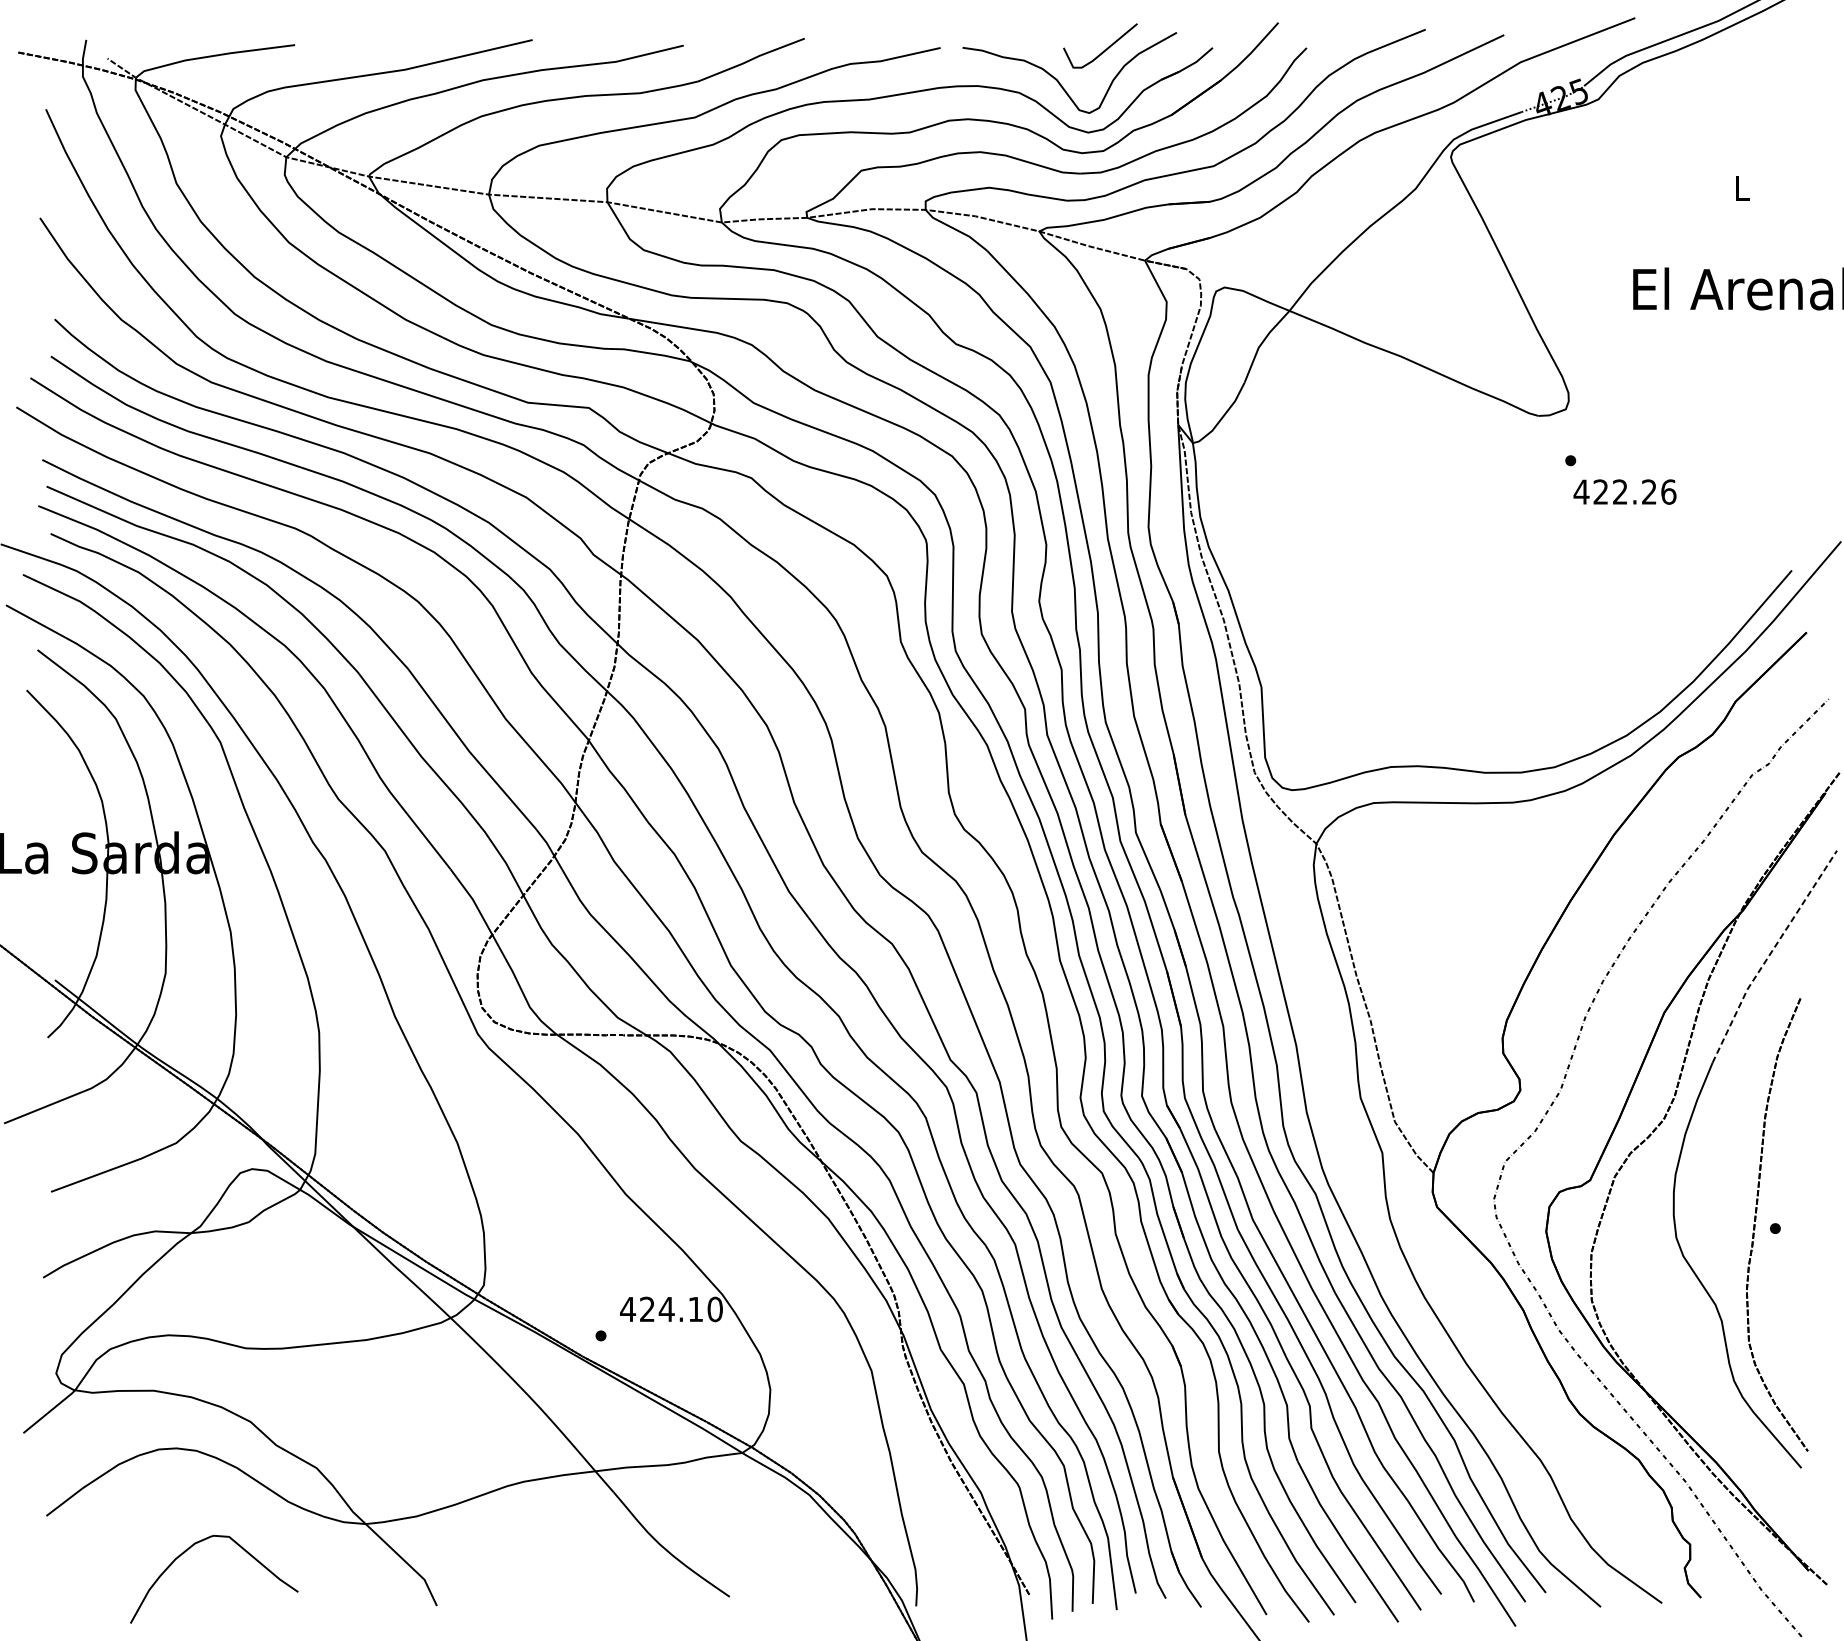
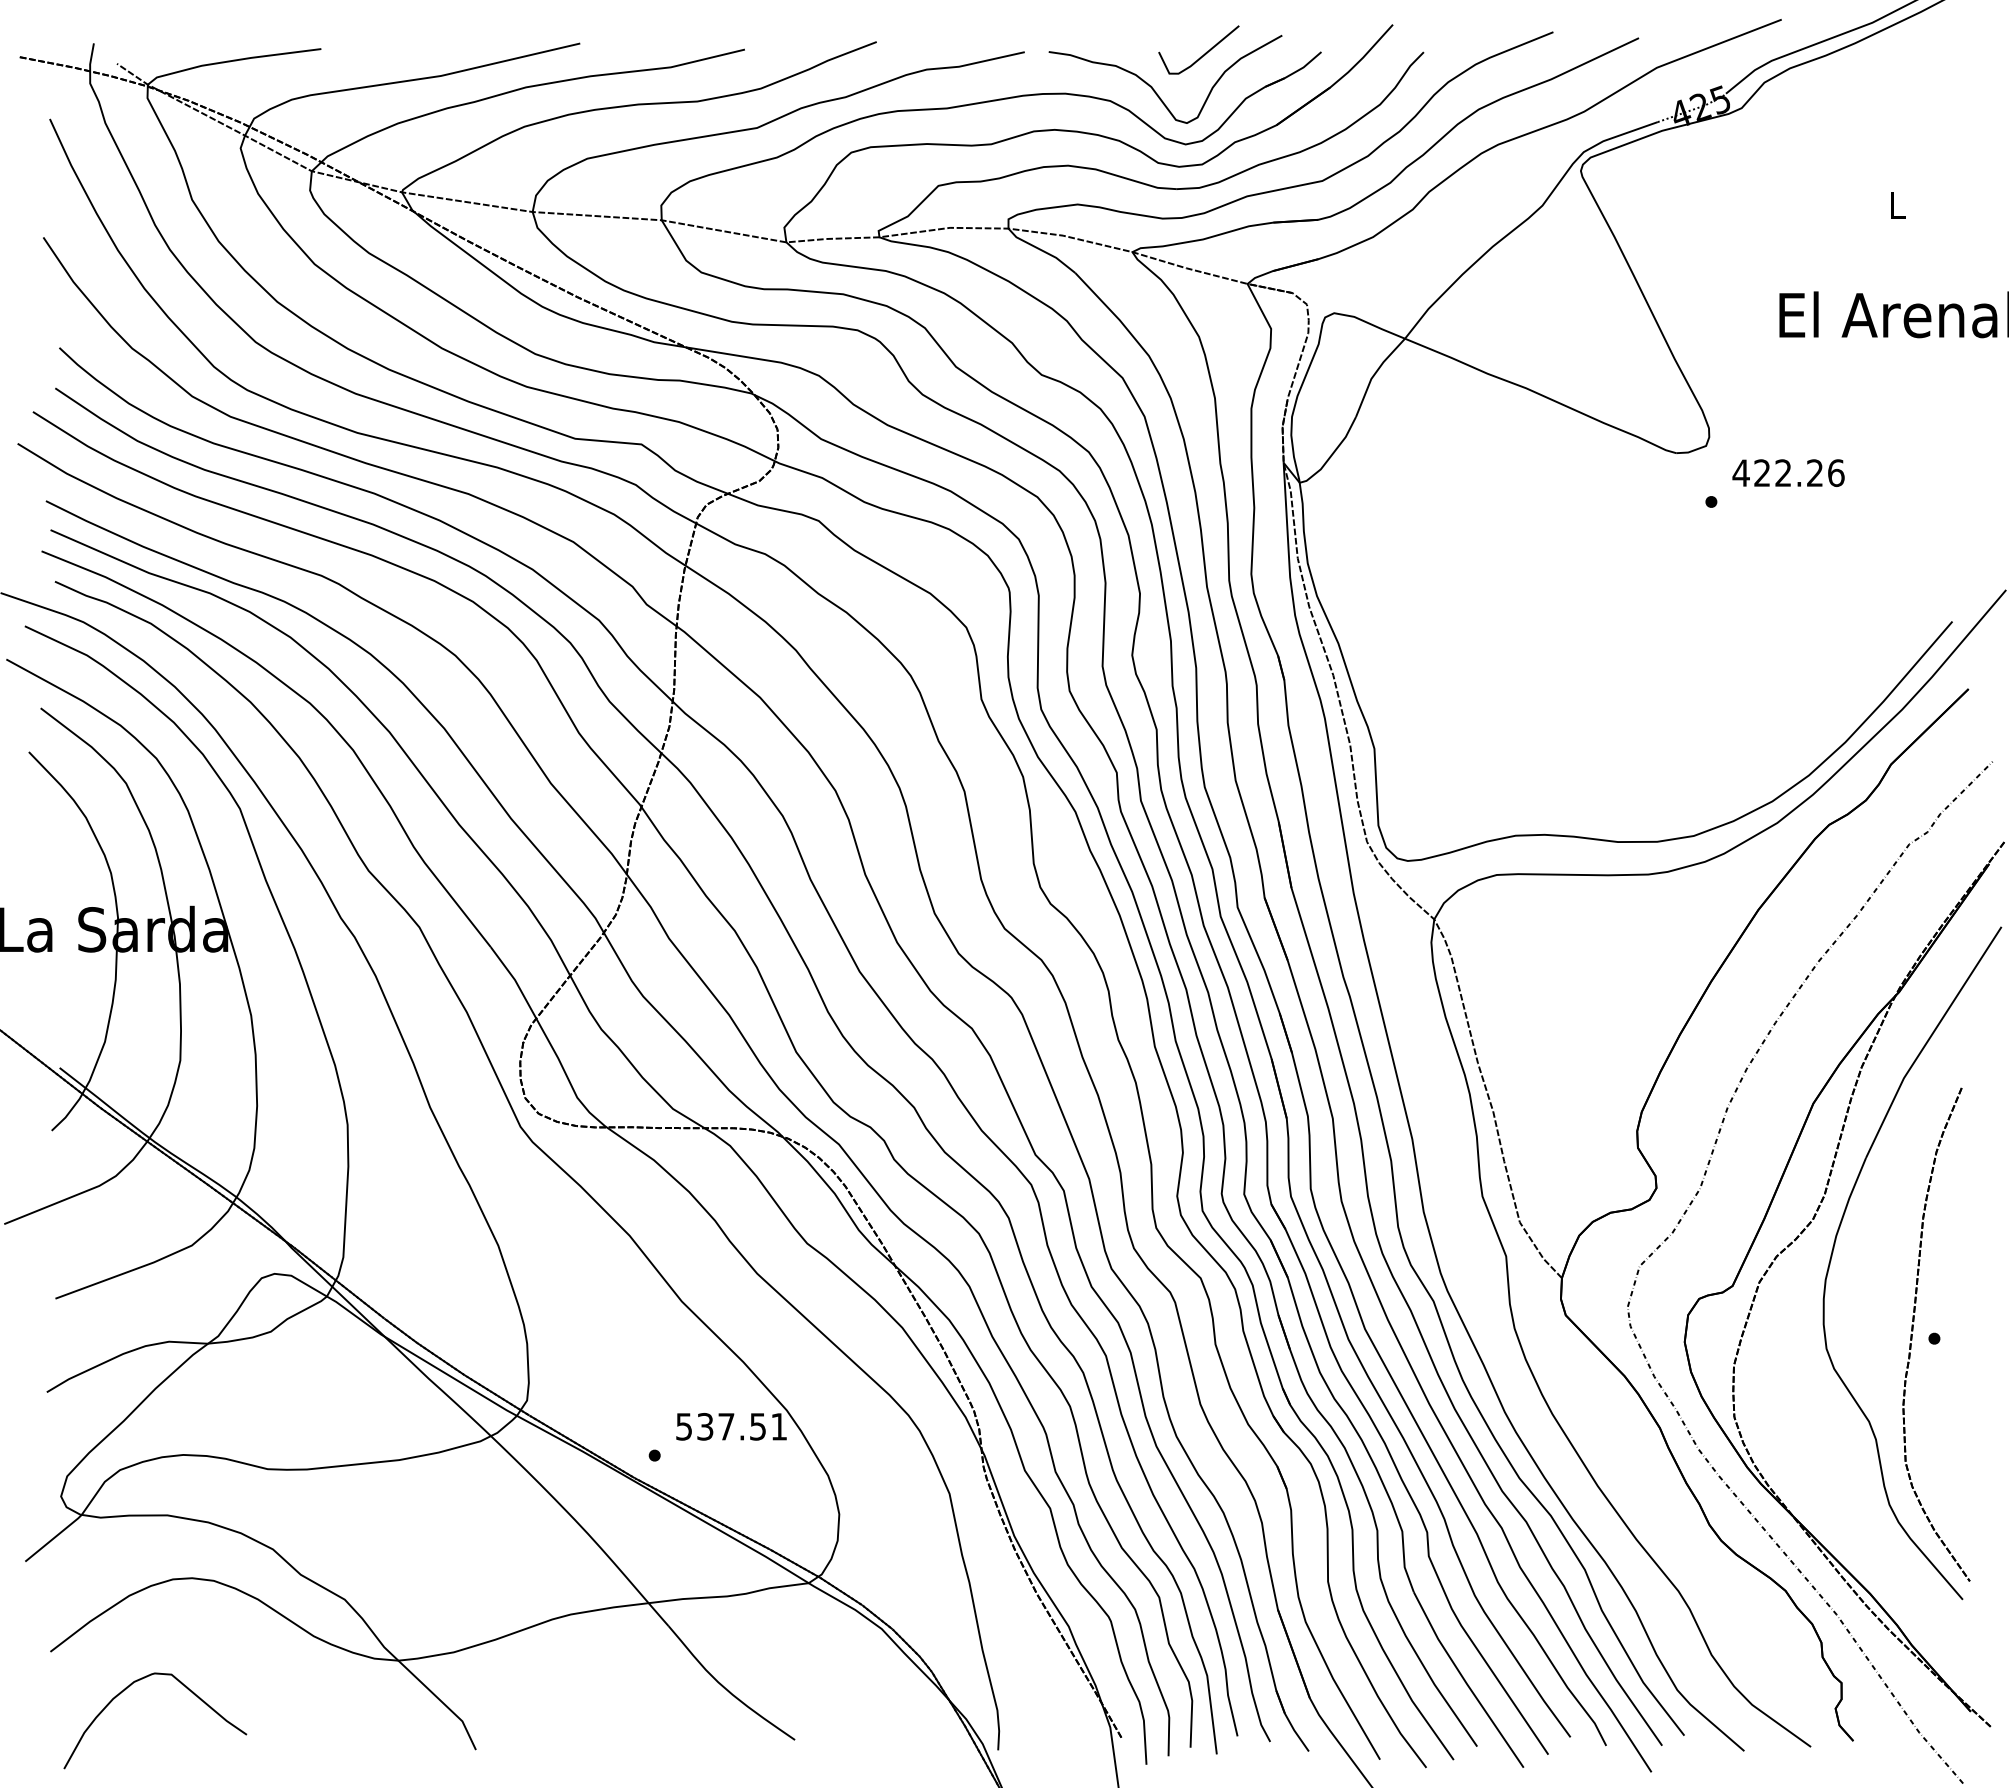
text: (1624, 491) -> (1788, 472), moved
line: (1769, 954) -> (1928, 1039), dashed -> solid
text: (671, 1309) -> (731, 1426), 424.10 -> 537.51
curve: (191, 1547) -> (130, 1686), moved

